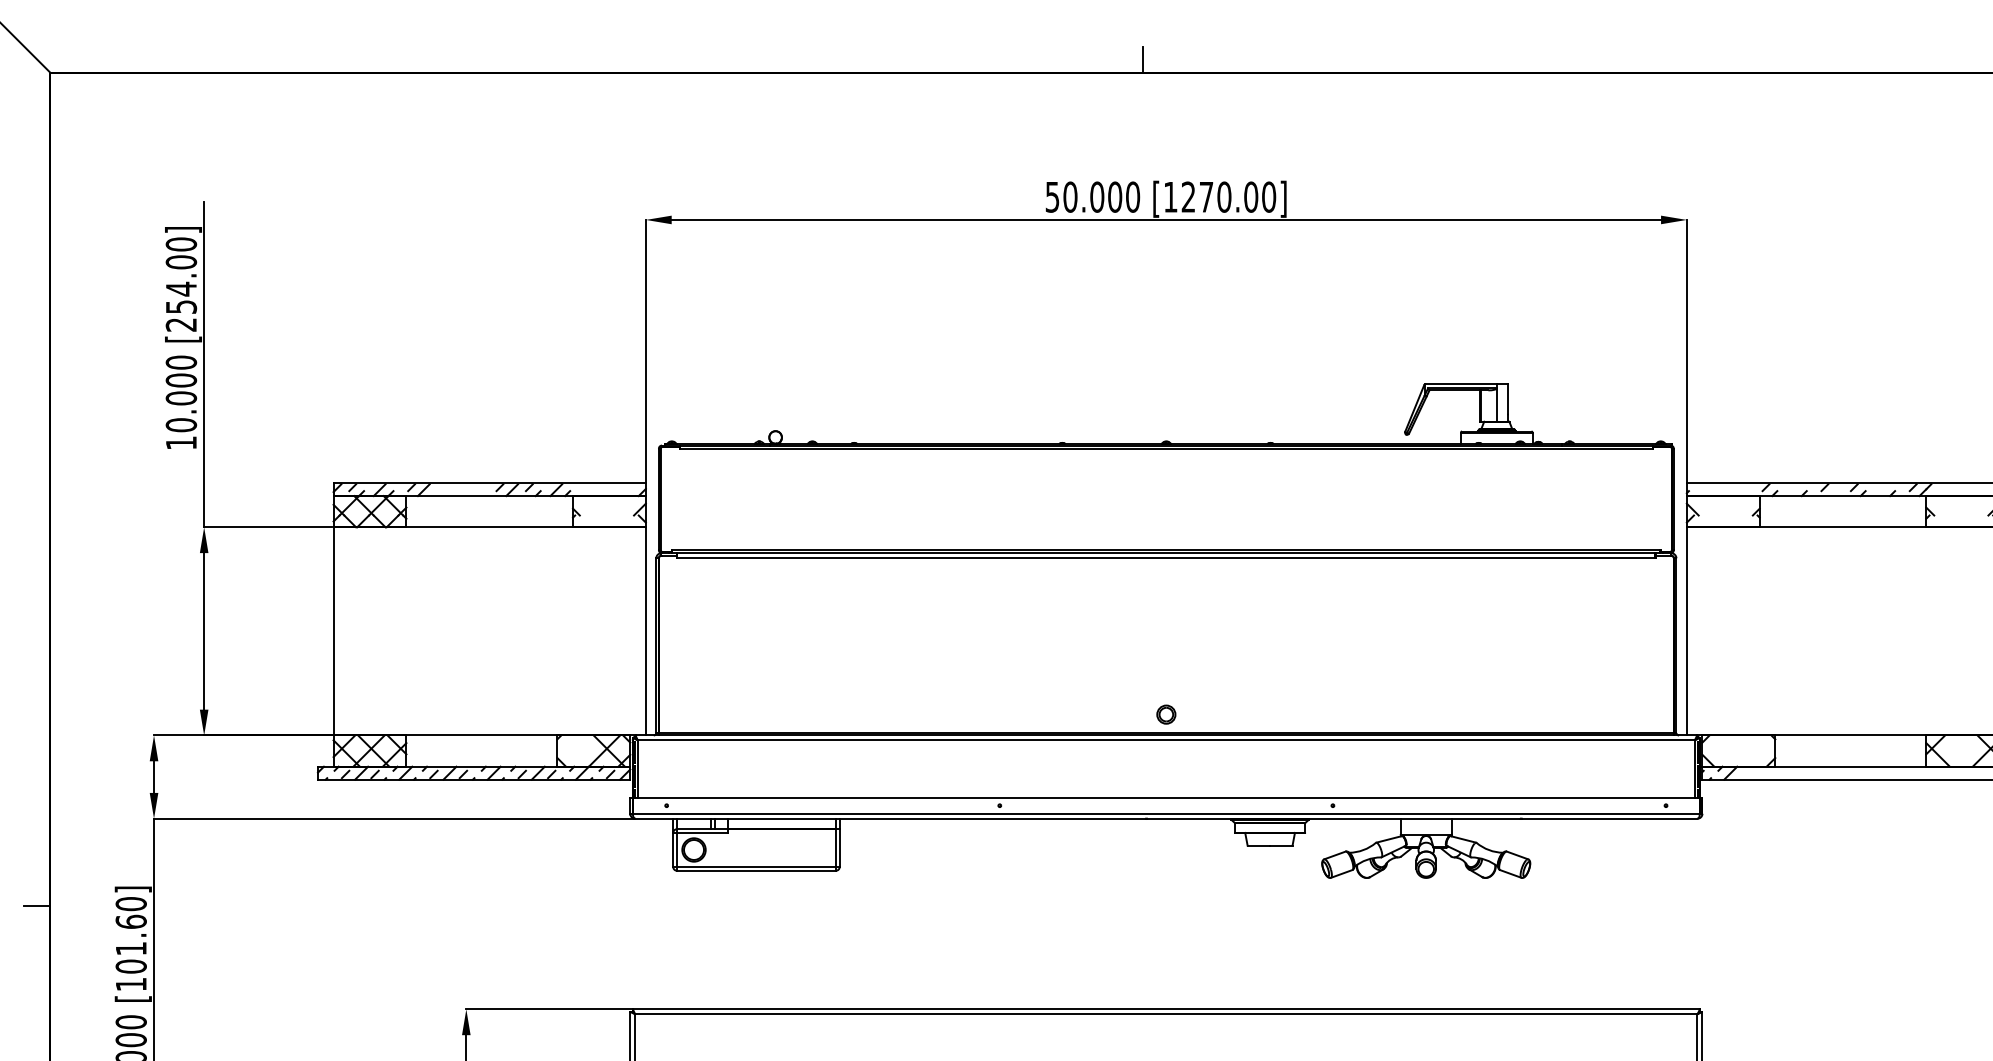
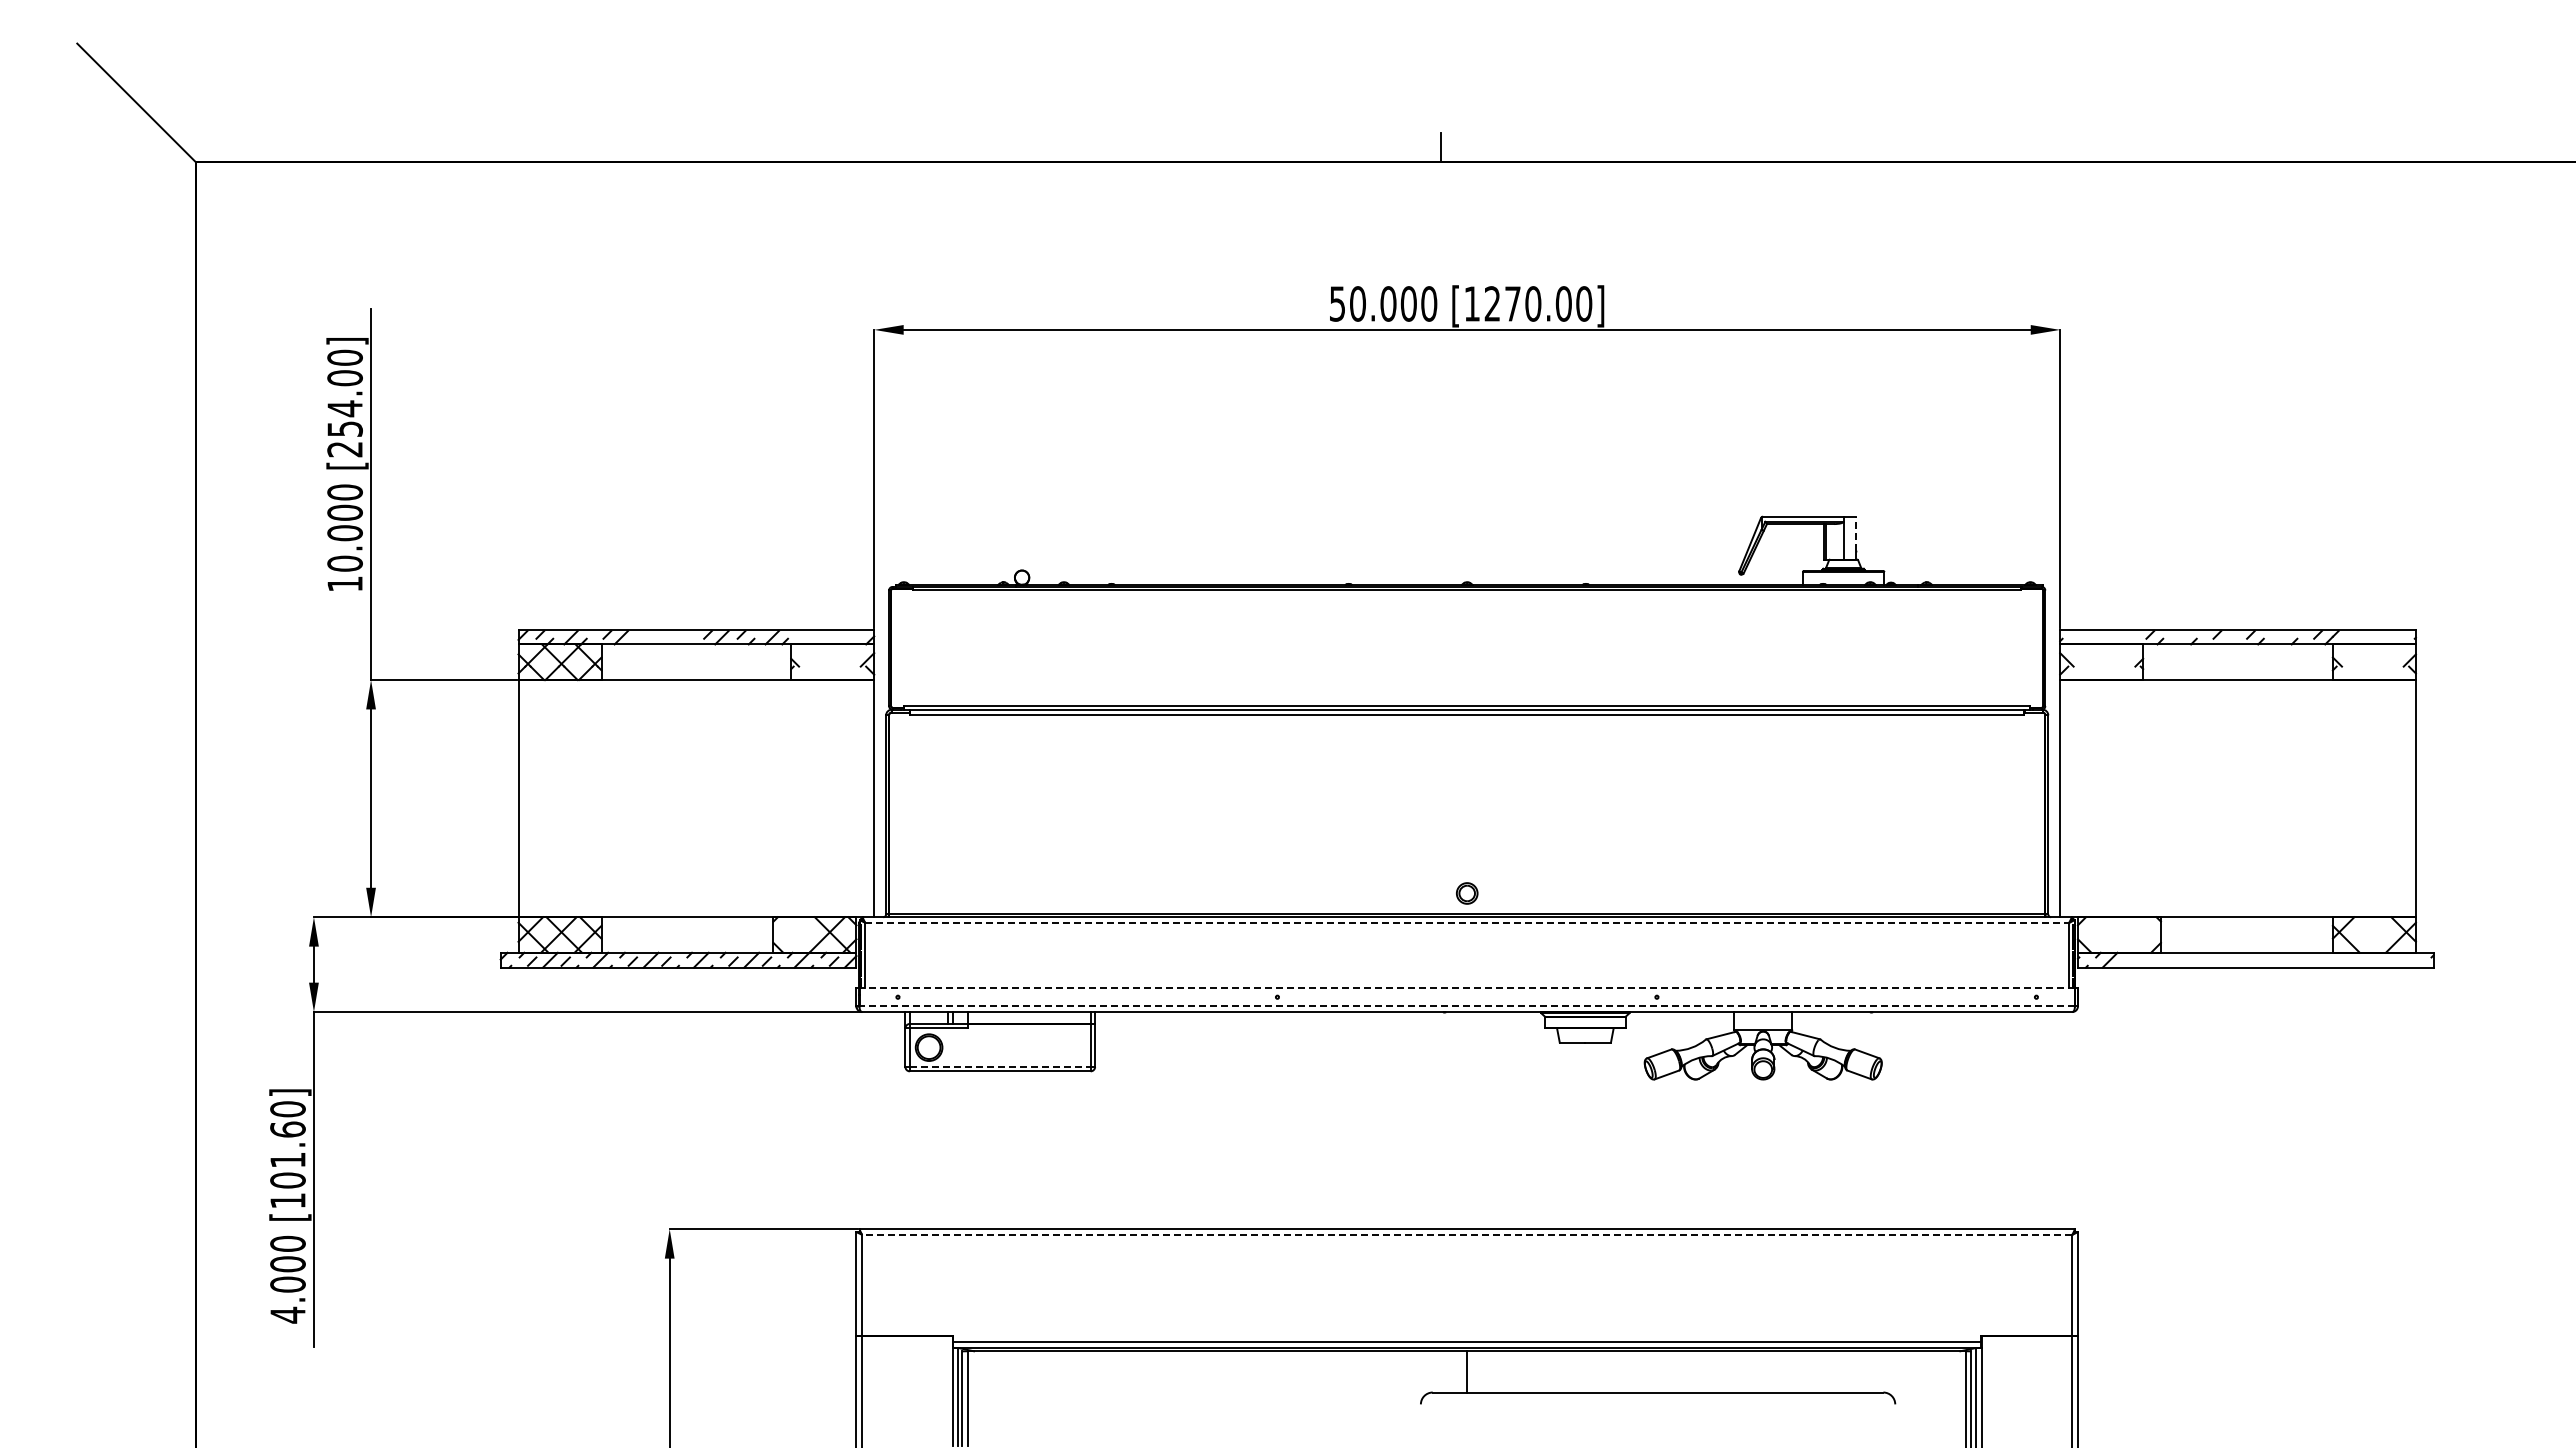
line: (1508, 398) -> (1856, 533), solid -> dashed
line: (1166, 740) -> (1467, 922), solid -> dashed
line: (1166, 798) -> (1467, 988), solid -> dashed
line: (1166, 813) -> (1467, 1006), solid -> dashed
line: (756, 866) -> (1000, 1066), solid -> dashed
line: (36, 905) -> (180, 1110), removed
line: (1165, 1014) -> (1466, 1234), solid -> dashed

